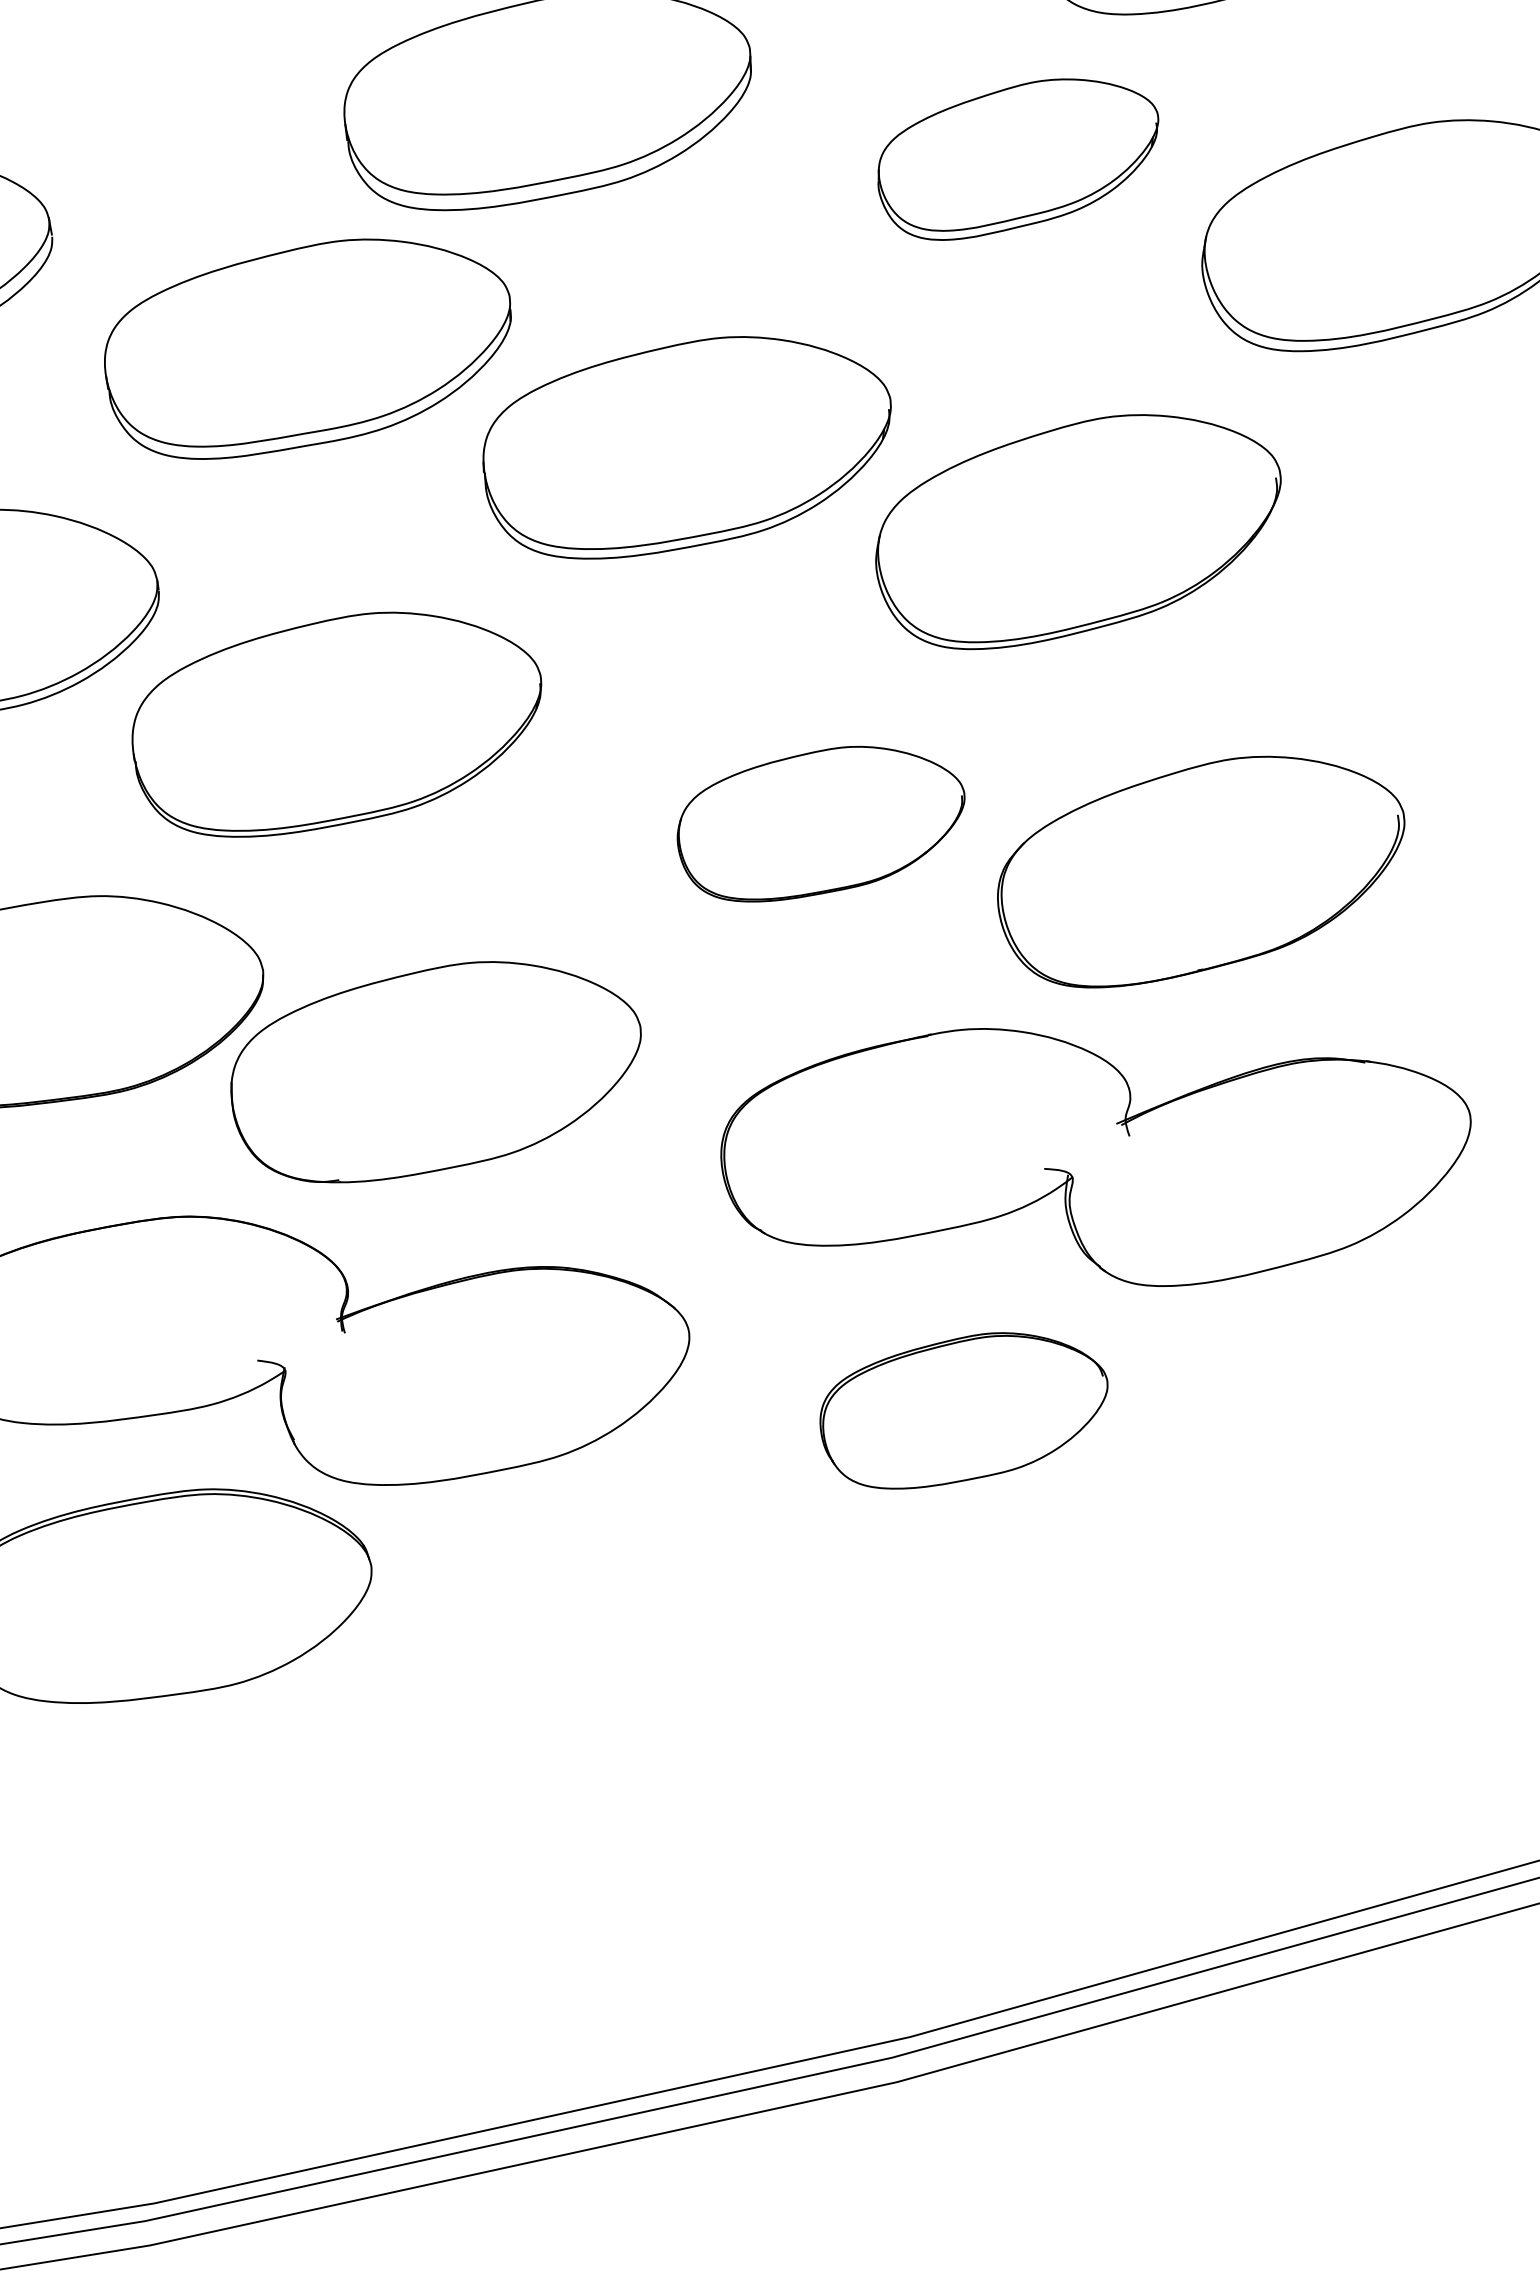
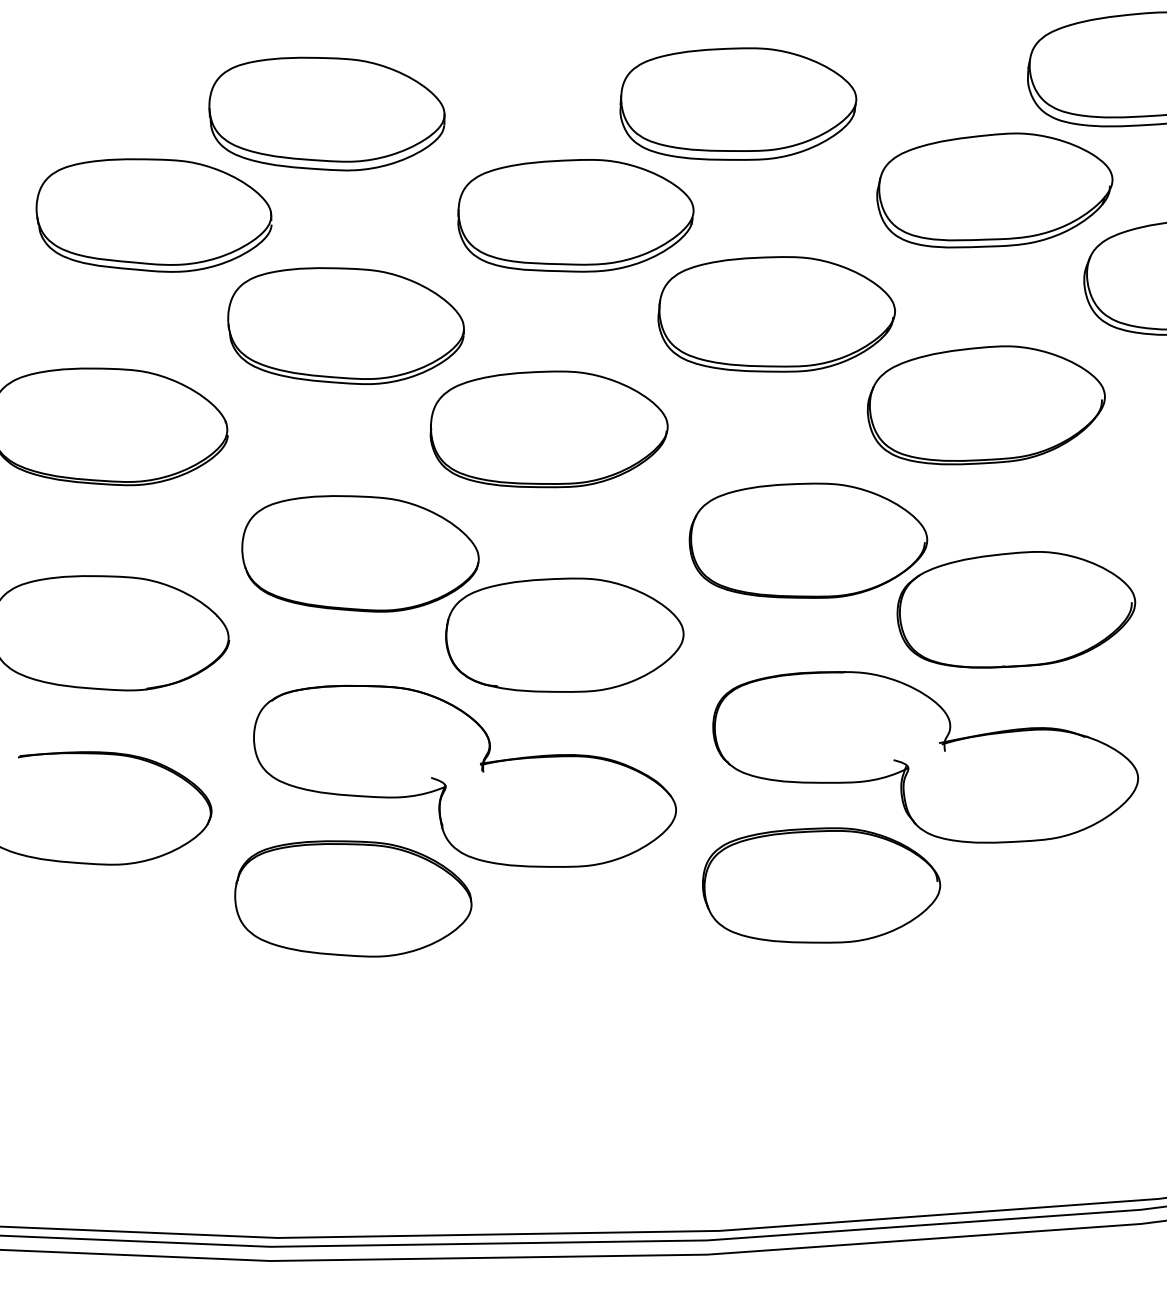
part: (1018, 156) -> (994, 190), size x1.43
part: (821, 821) -> (808, 540), size x1.43
part: (964, 1409) -> (821, 885), size x1.43

